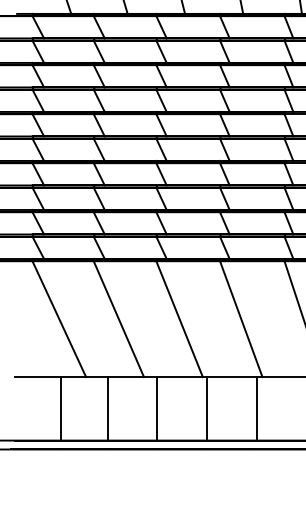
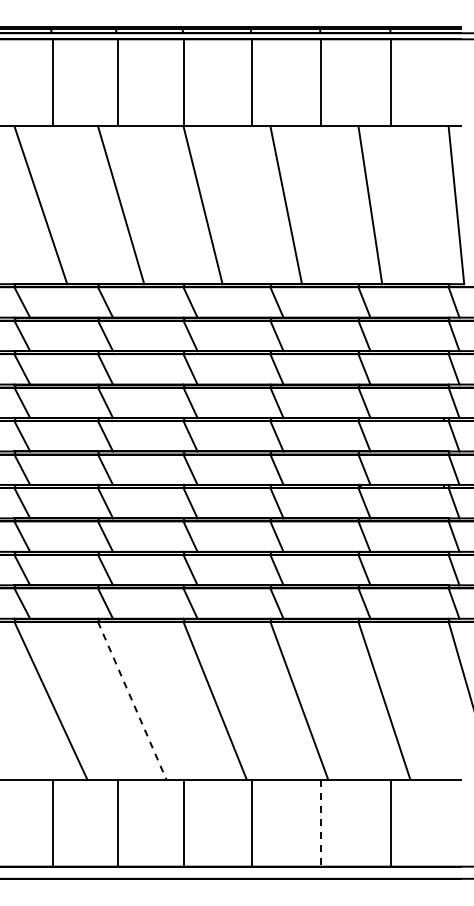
line: (119, 319) -> (132, 701), solid -> dashed
line: (257, 408) -> (321, 823), solid -> dashed

